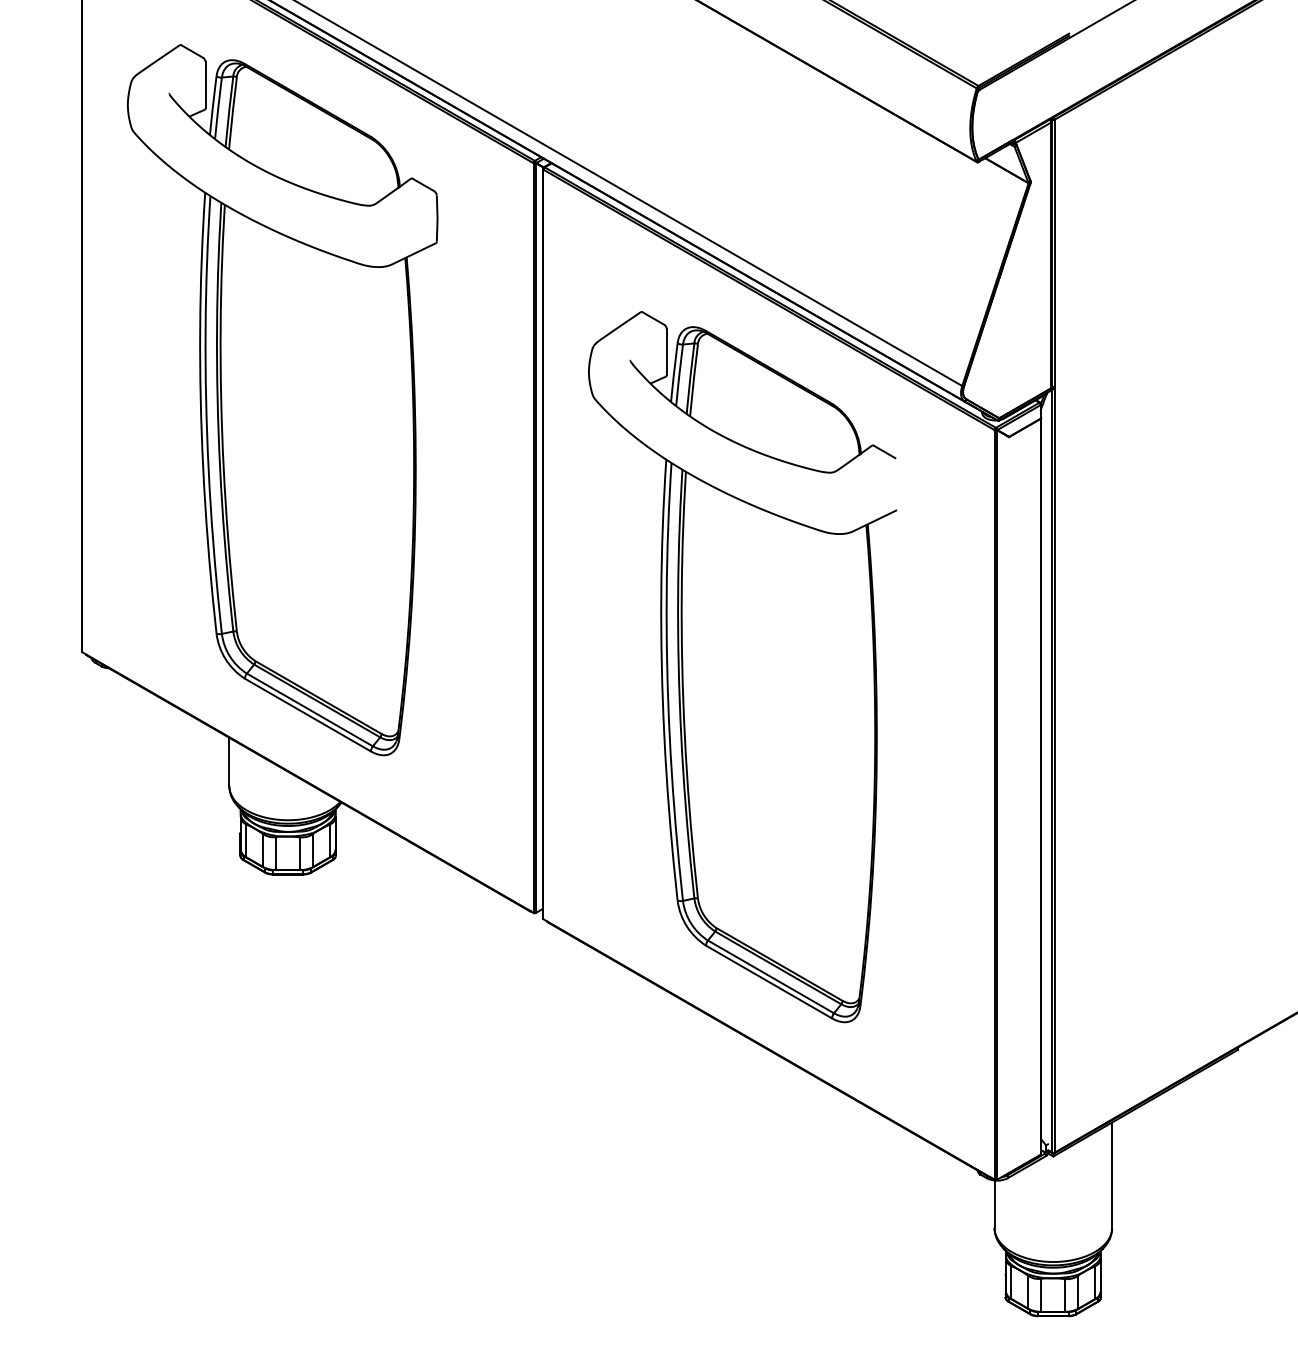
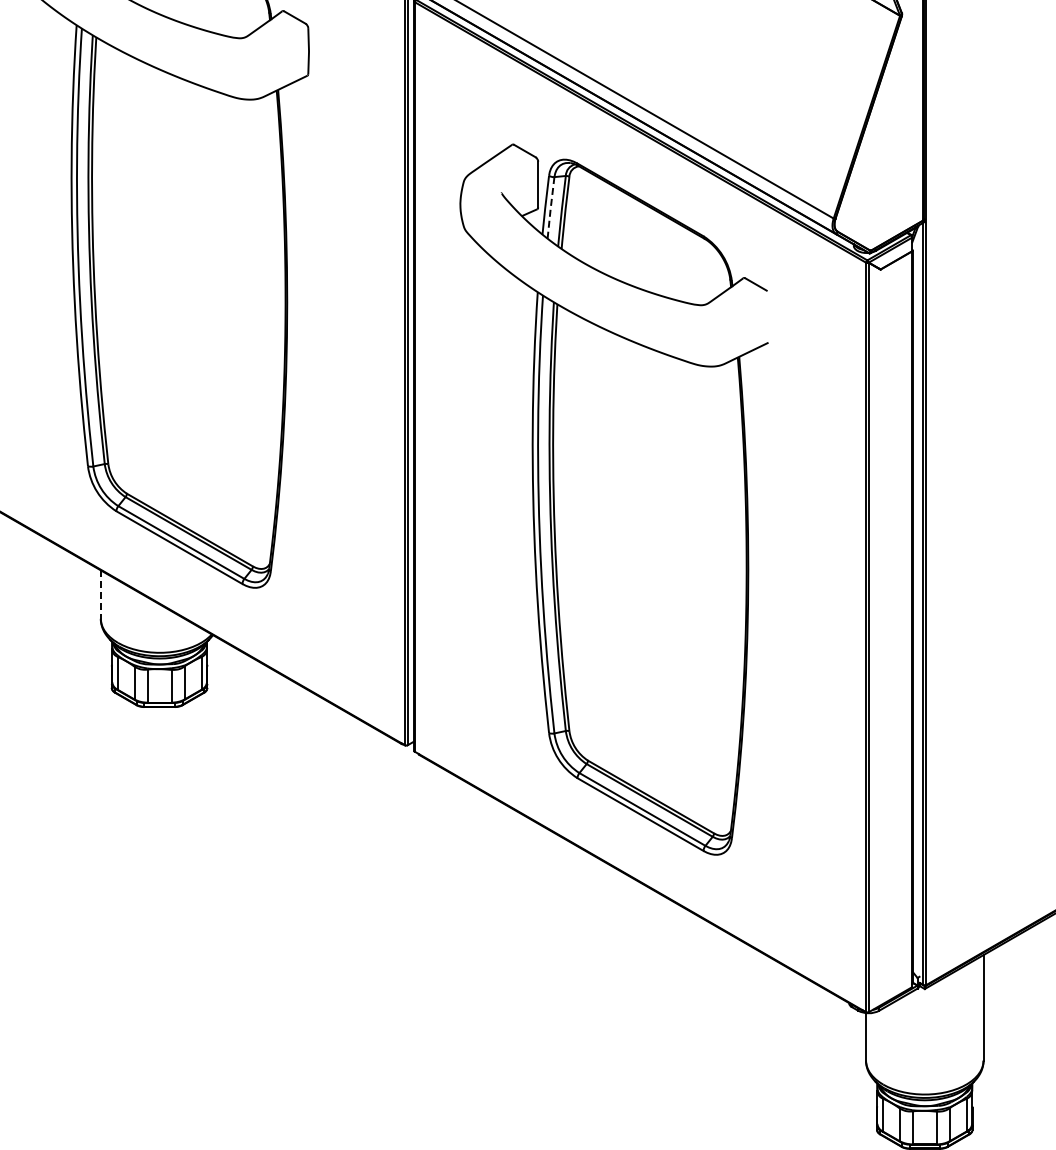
line: (679, 375) -> (550, 208), solid -> dashed
line: (229, 762) -> (100, 595), solid -> dashed

